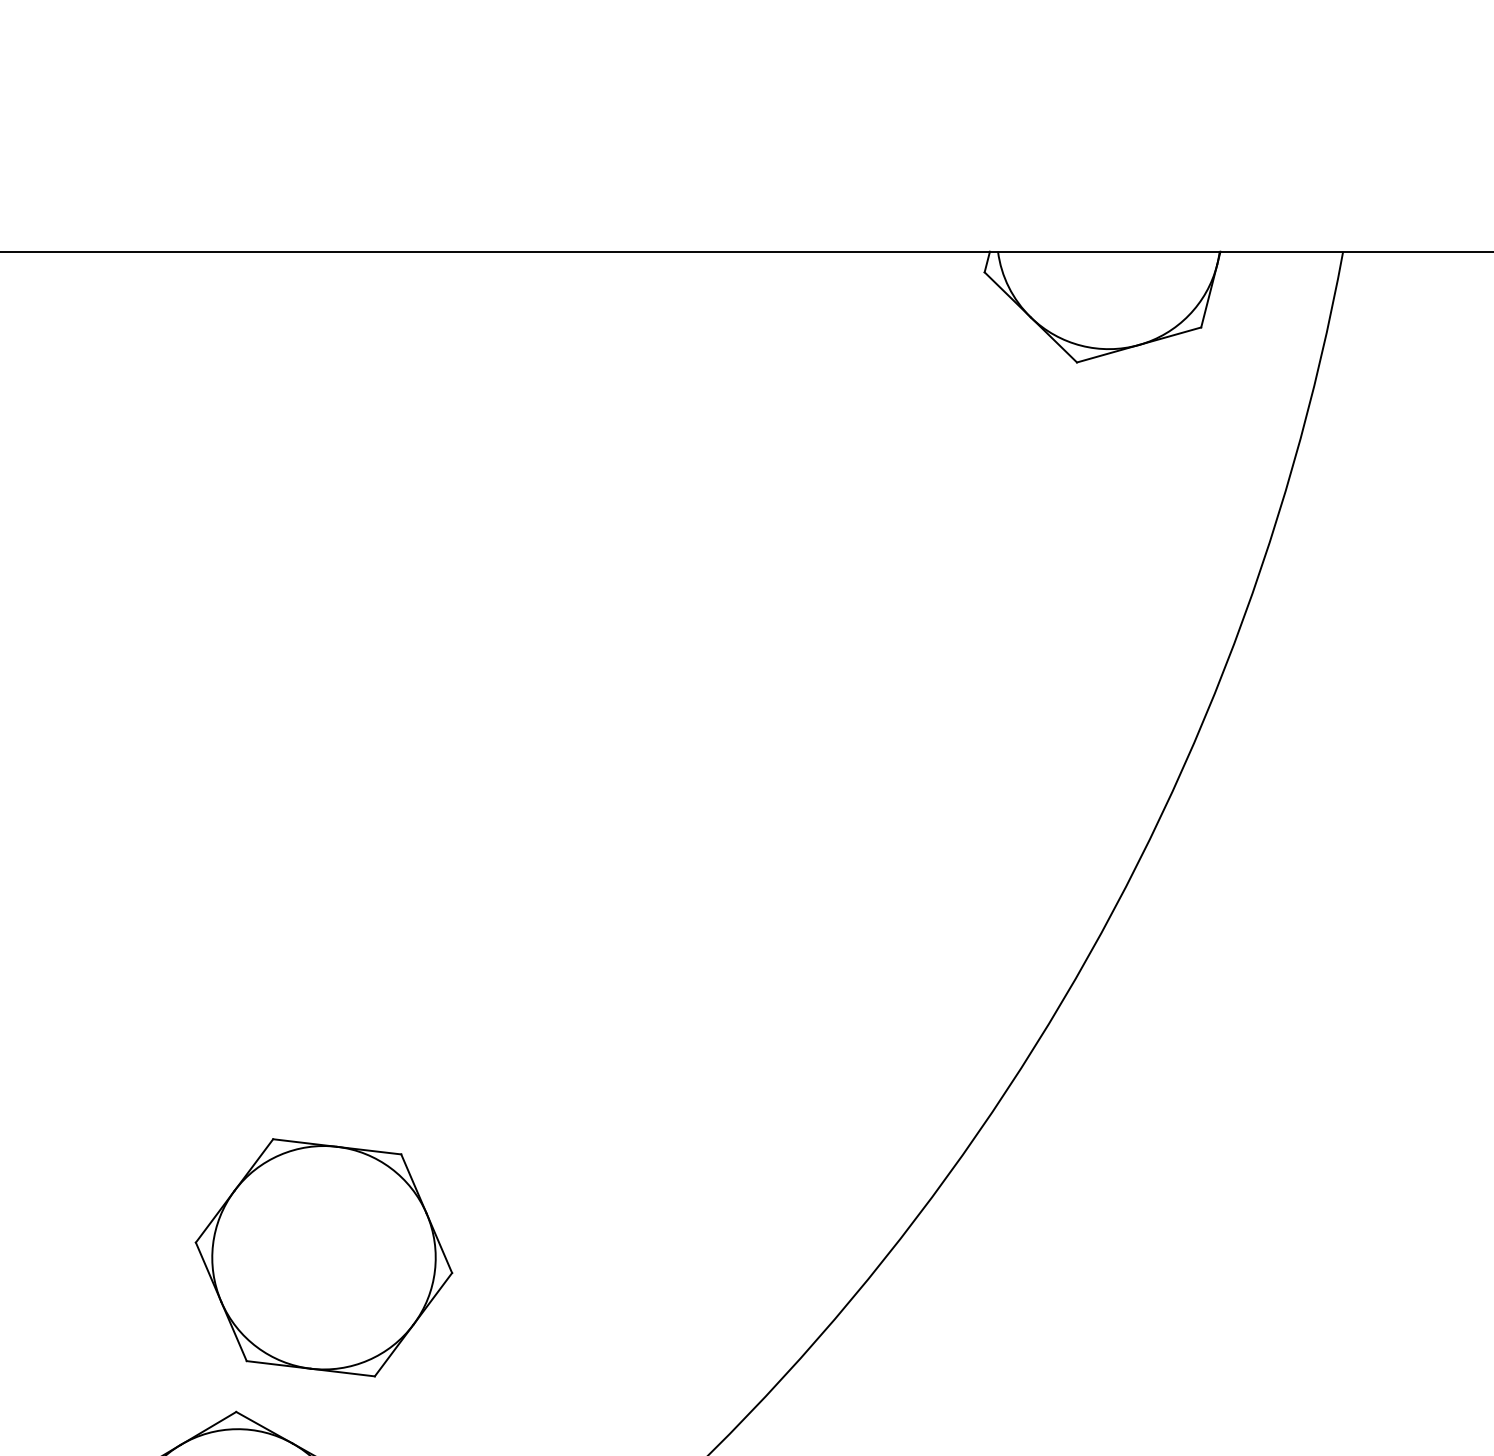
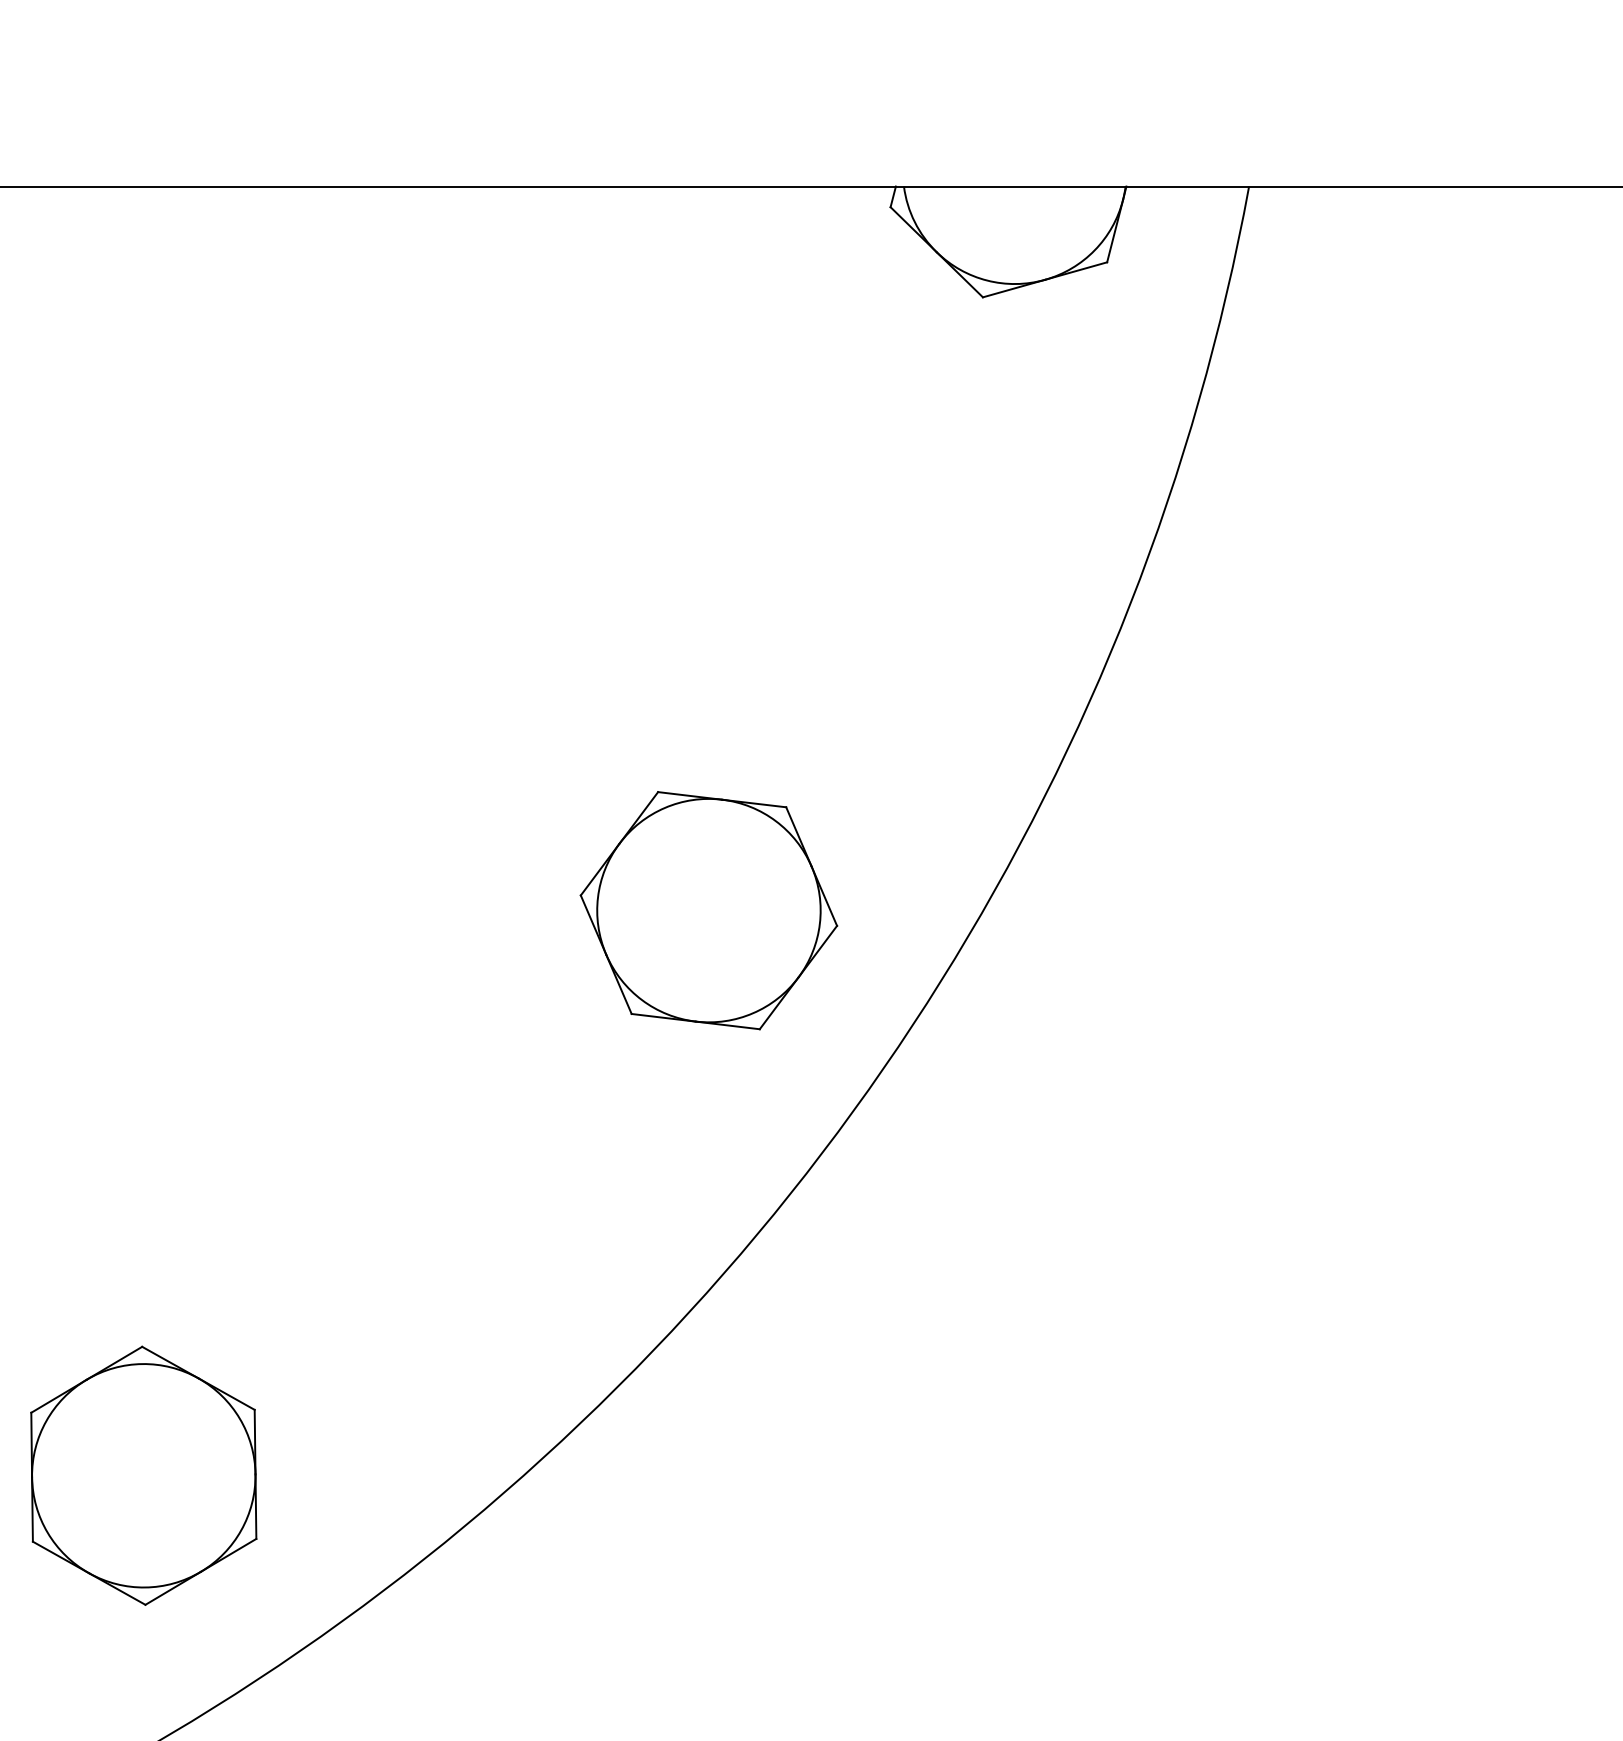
part: (323, 1257) -> (708, 910), moved

